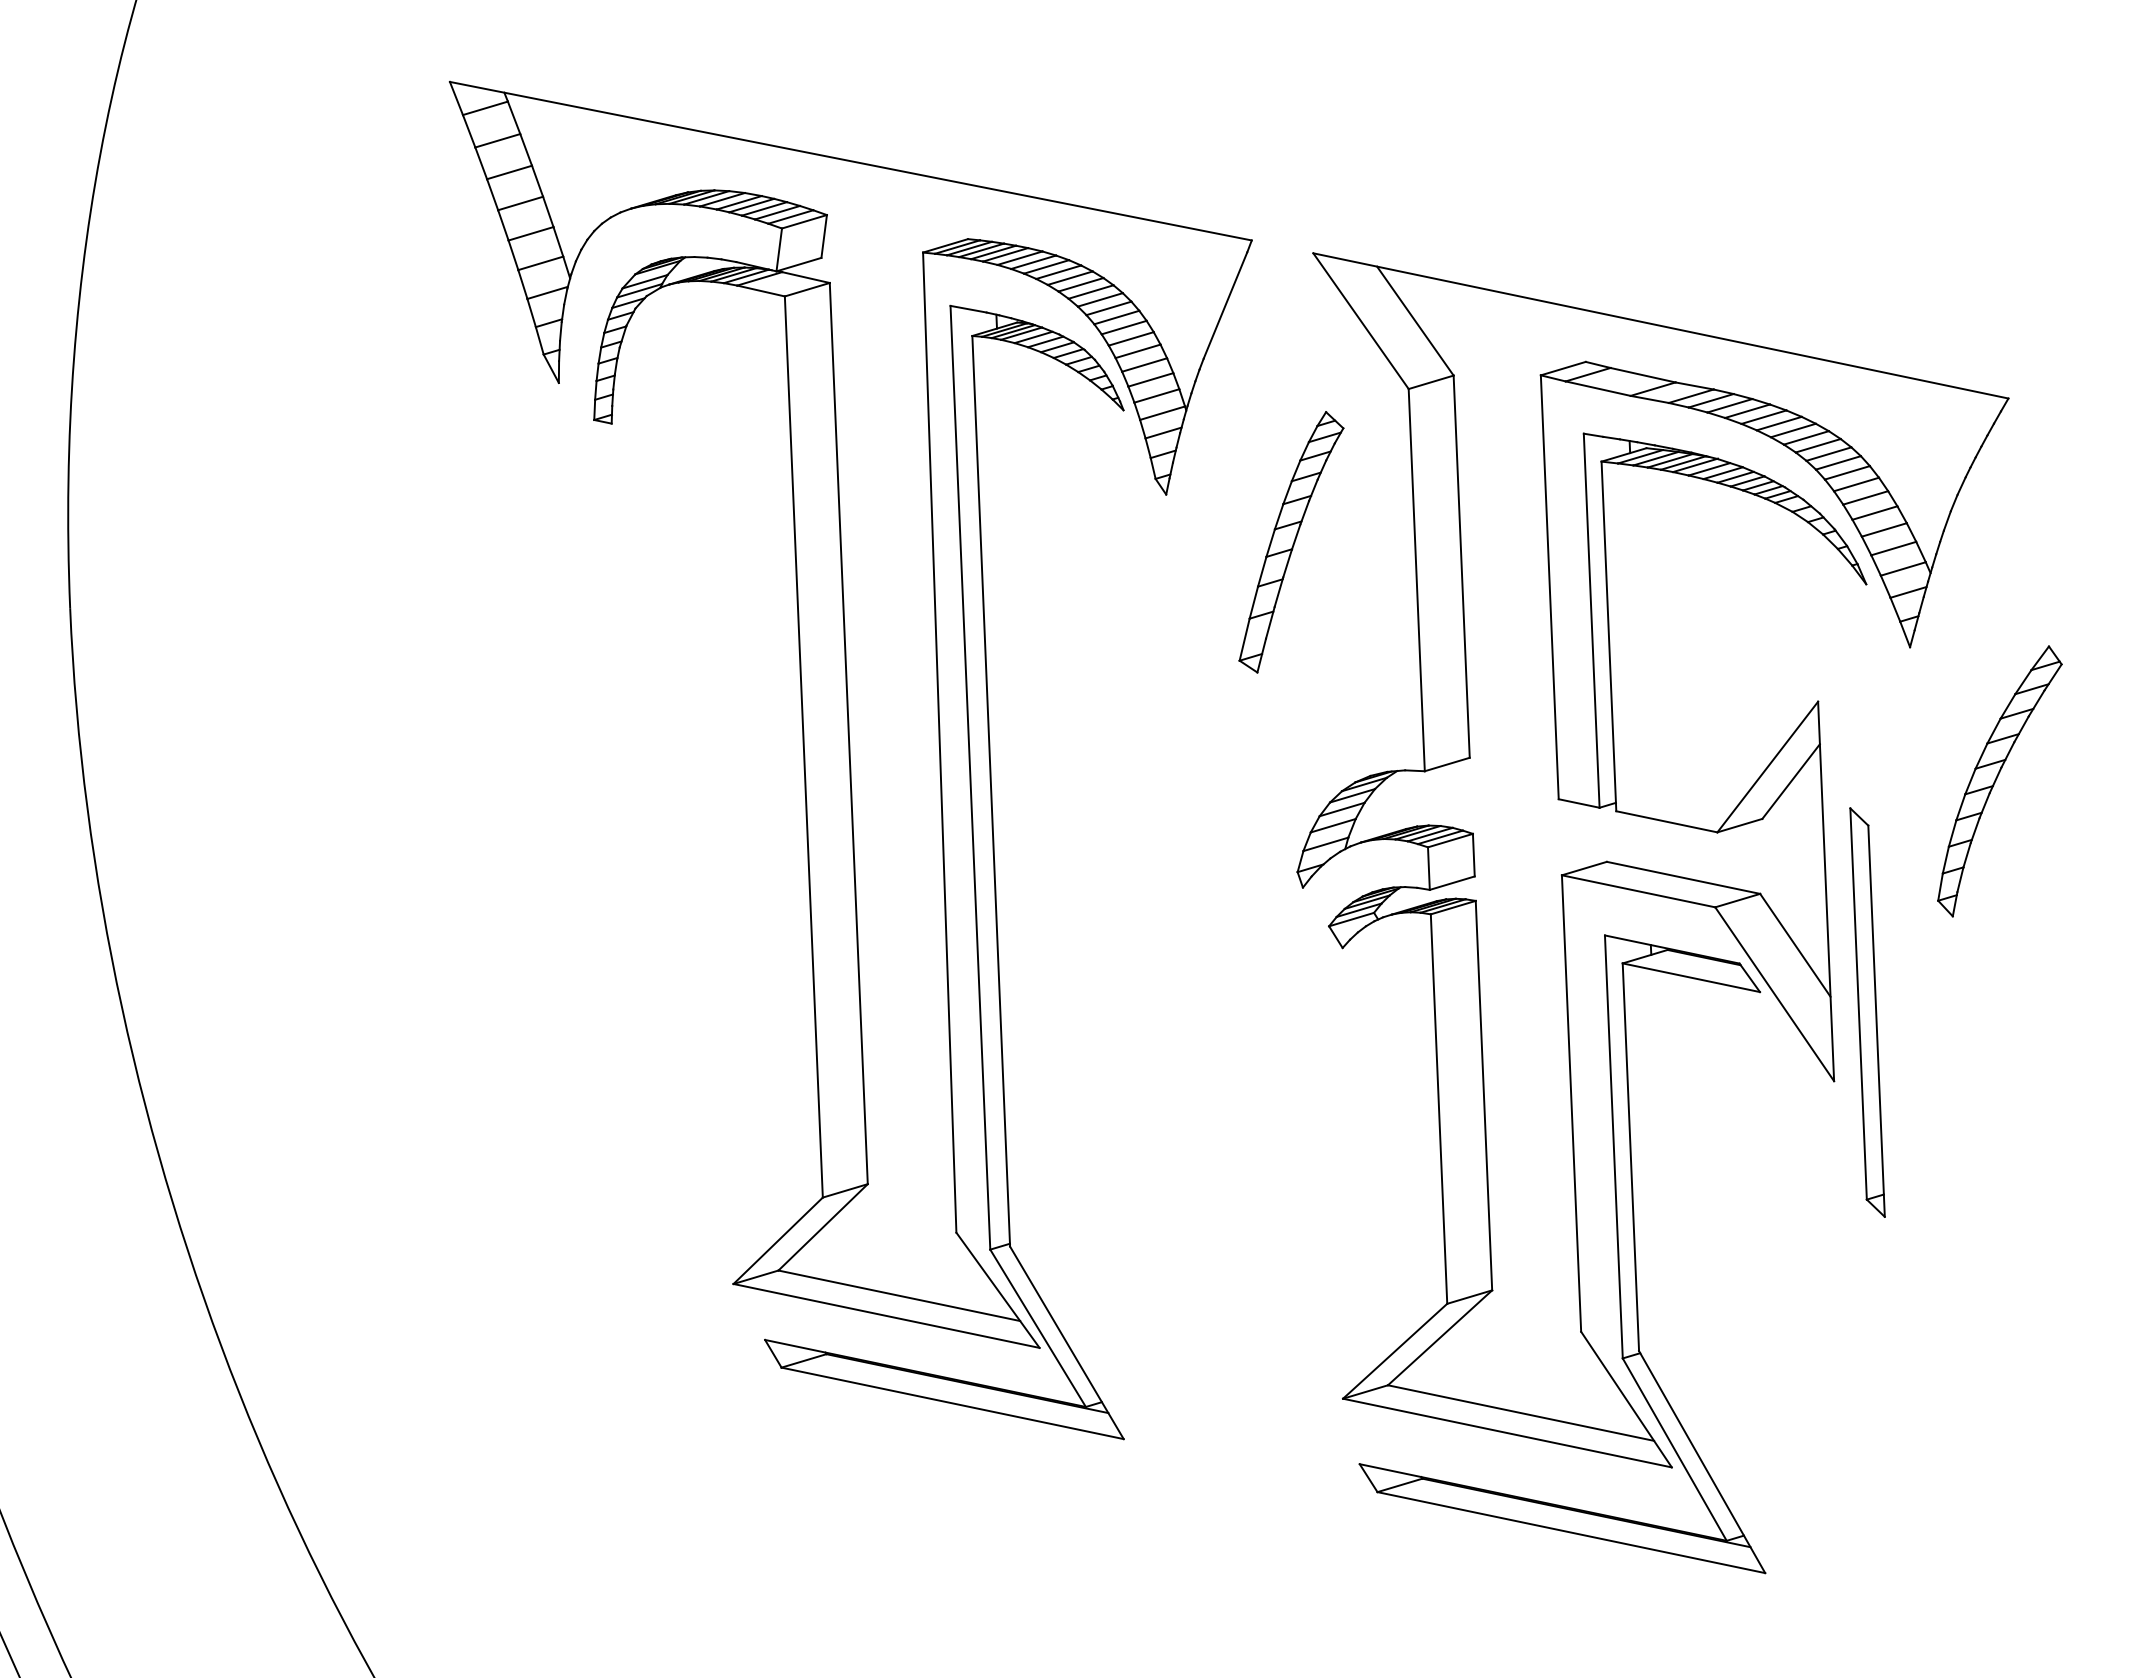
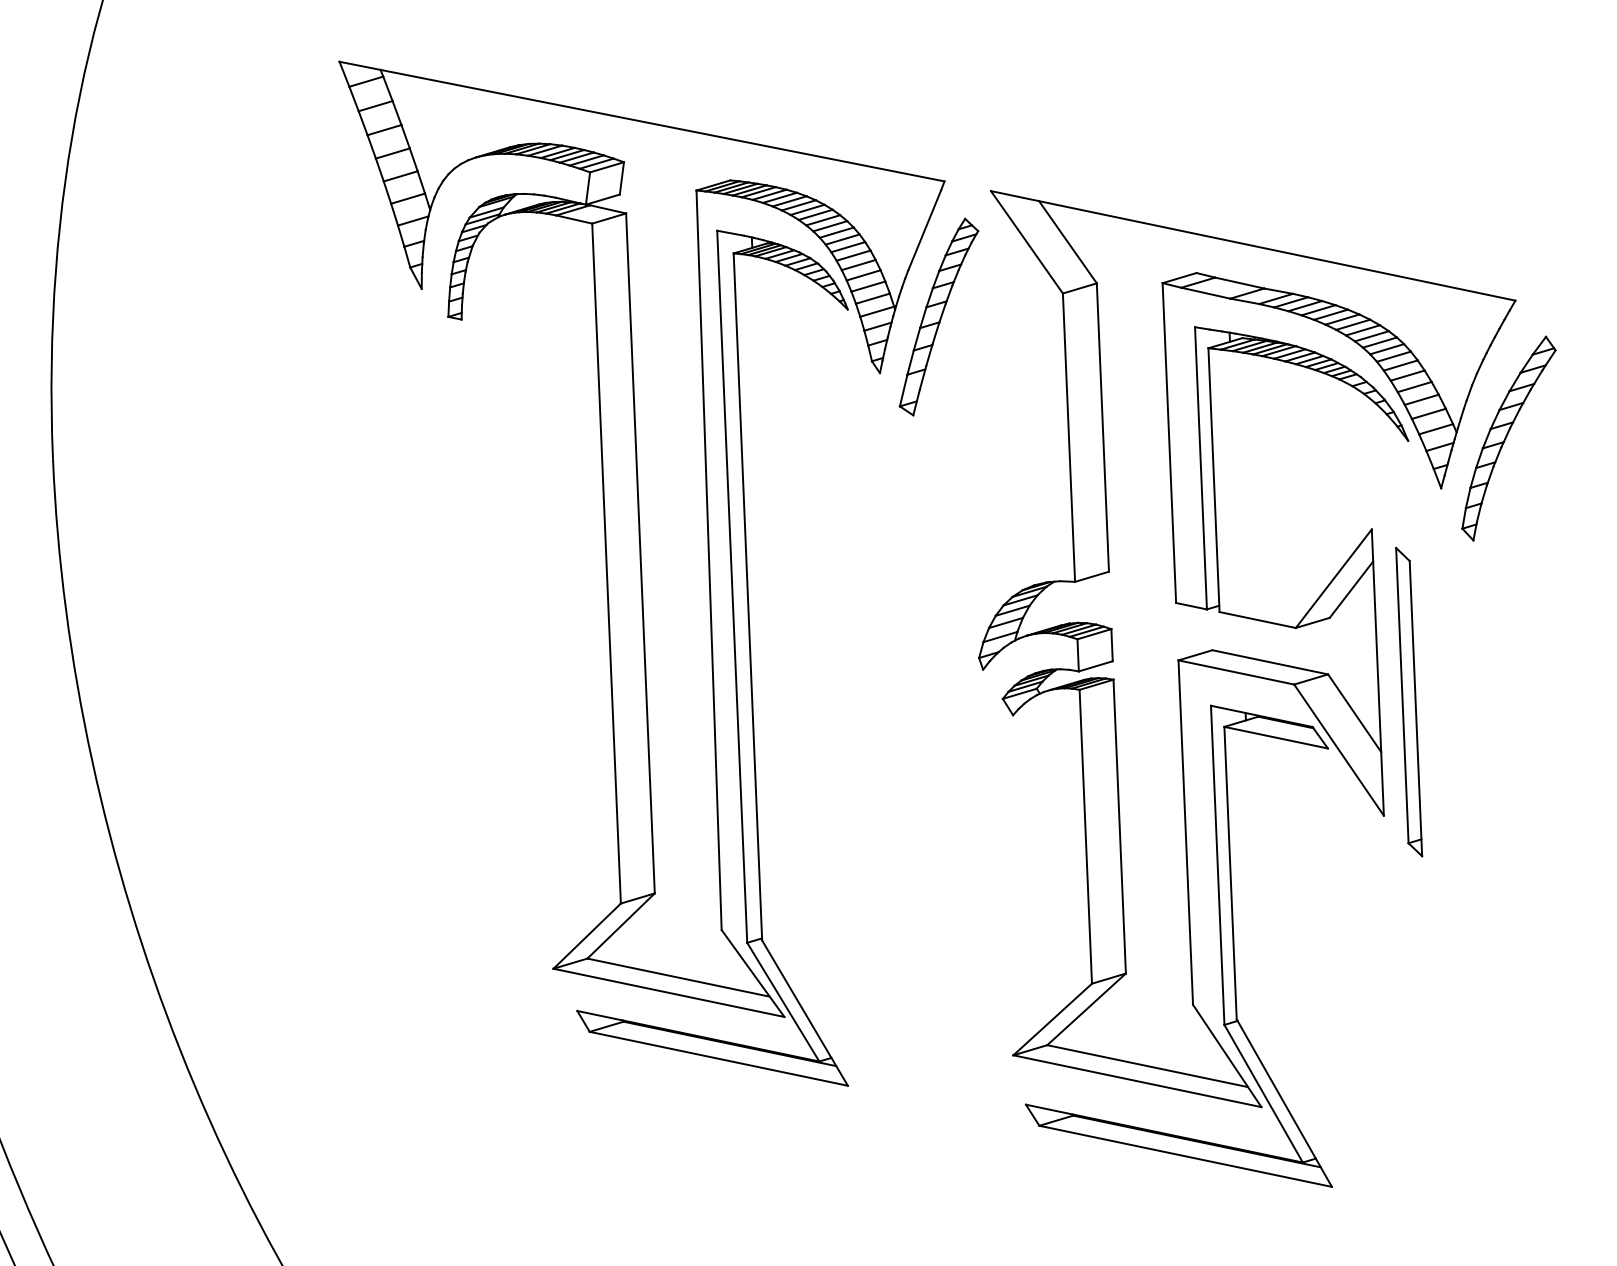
part: (1291, 542) -> (939, 317), moved
part: (1999, 781) -> (1508, 438), moved
part: (1867, 1012) -> (1409, 702), moved

